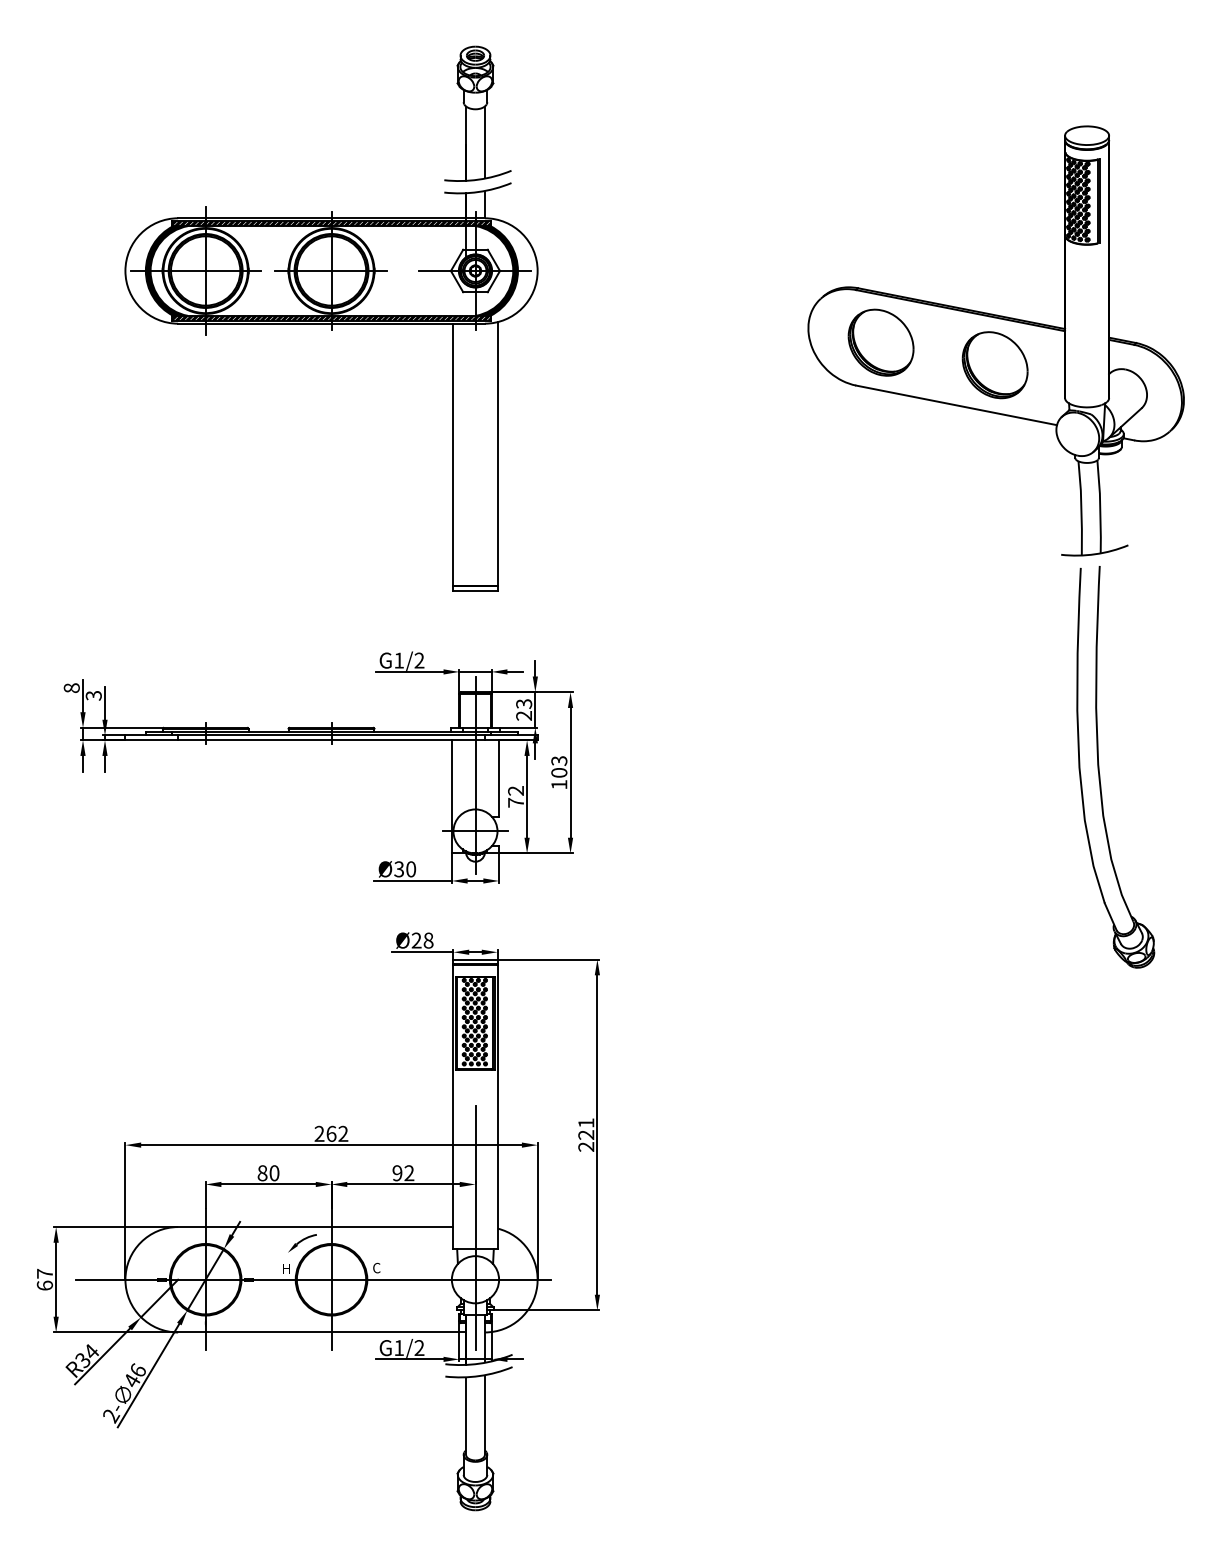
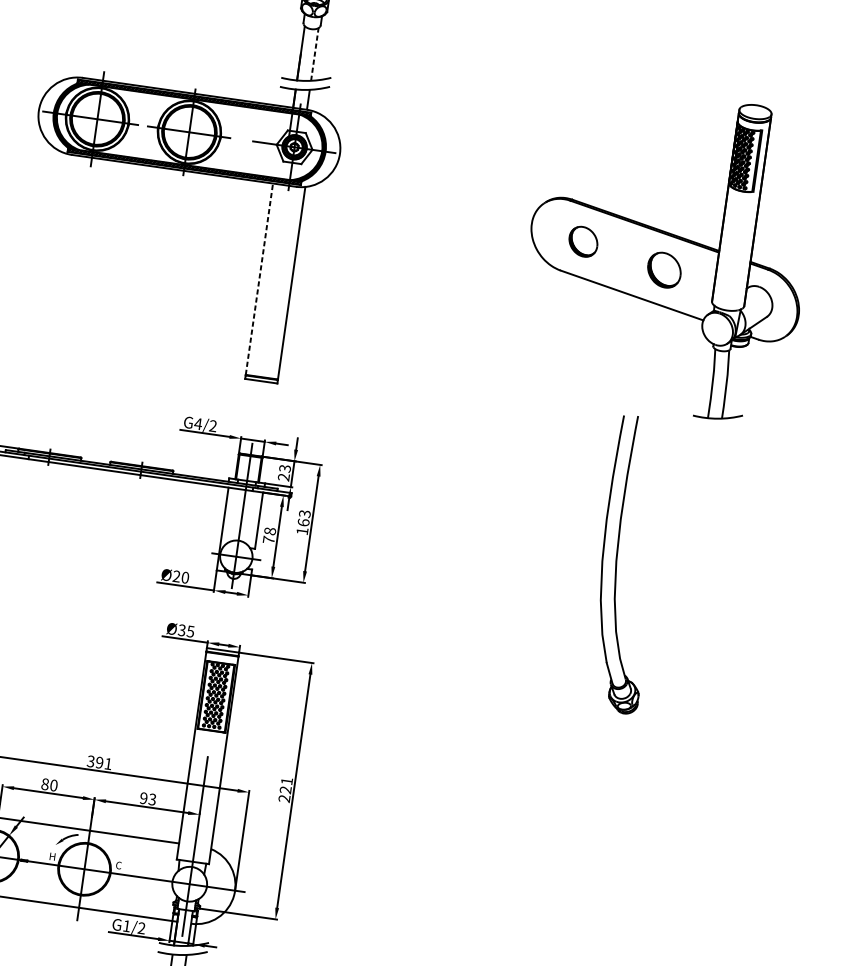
line: (484, 143) -> (314, 55), solid -> dashed
part: (880, 342) -> (583, 241), size x0.6
part: (994, 365) -> (663, 270), size x0.7
line: (453, 454) -> (259, 279), solid -> dashed
text: (398, 660) -> (197, 423), G1/2 -> G4/2
part: (1099, 767) -> (617, 563), moved
text: (559, 772) -> (303, 522), 103 -> 163
text: (516, 790) -> (270, 531), 72 -> 78
text: (399, 869) -> (176, 576), Ø30 -> Ø20
text: (422, 940) -> (186, 630), Ø28 -> Ø35
text: (331, 1133) -> (99, 762), 262 -> 391
text: (409, 1173) -> (152, 799), 92 -> 93

